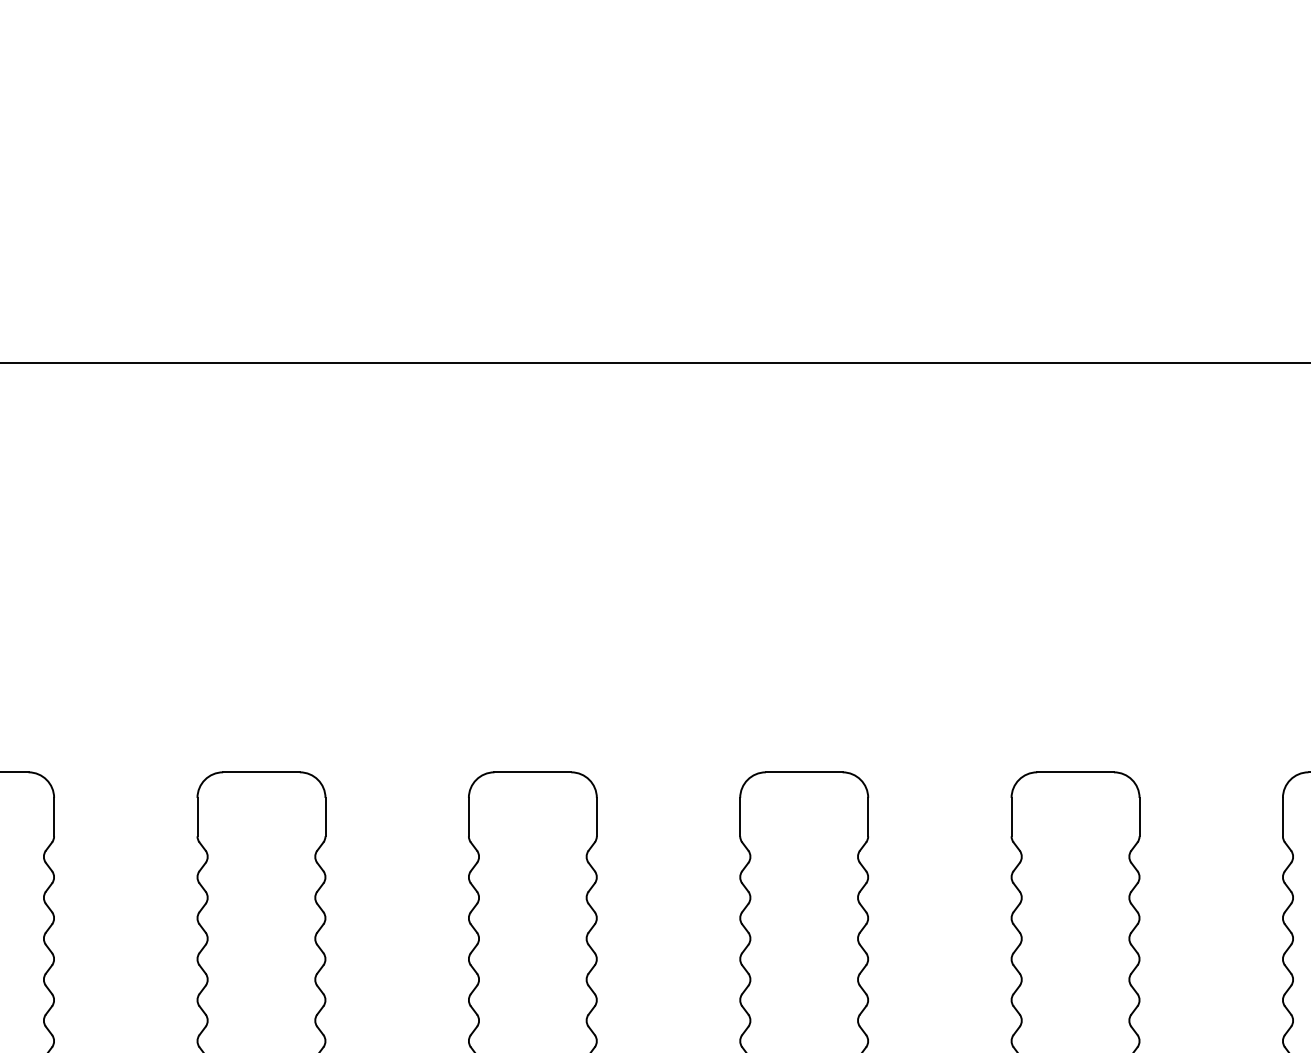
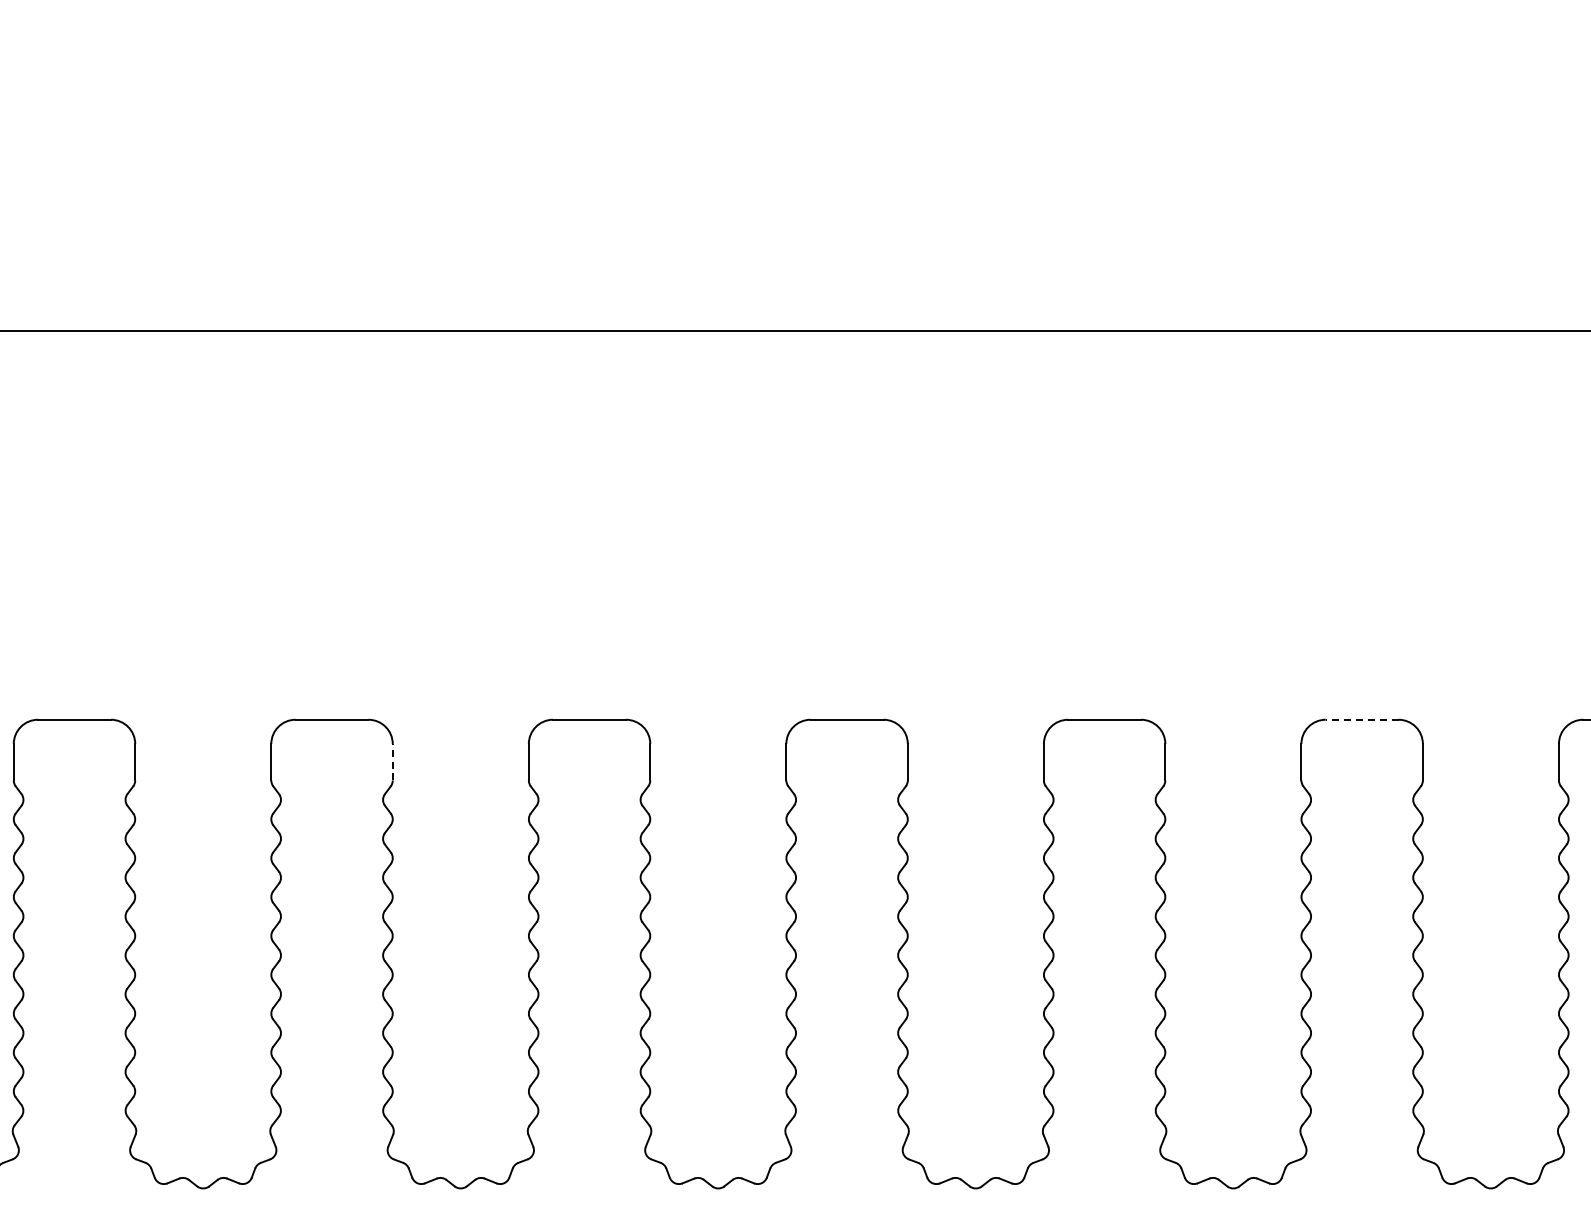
line: (1074, 772) -> (1361, 719), solid -> dashed
line: (53, 816) -> (392, 761), solid -> dashed

